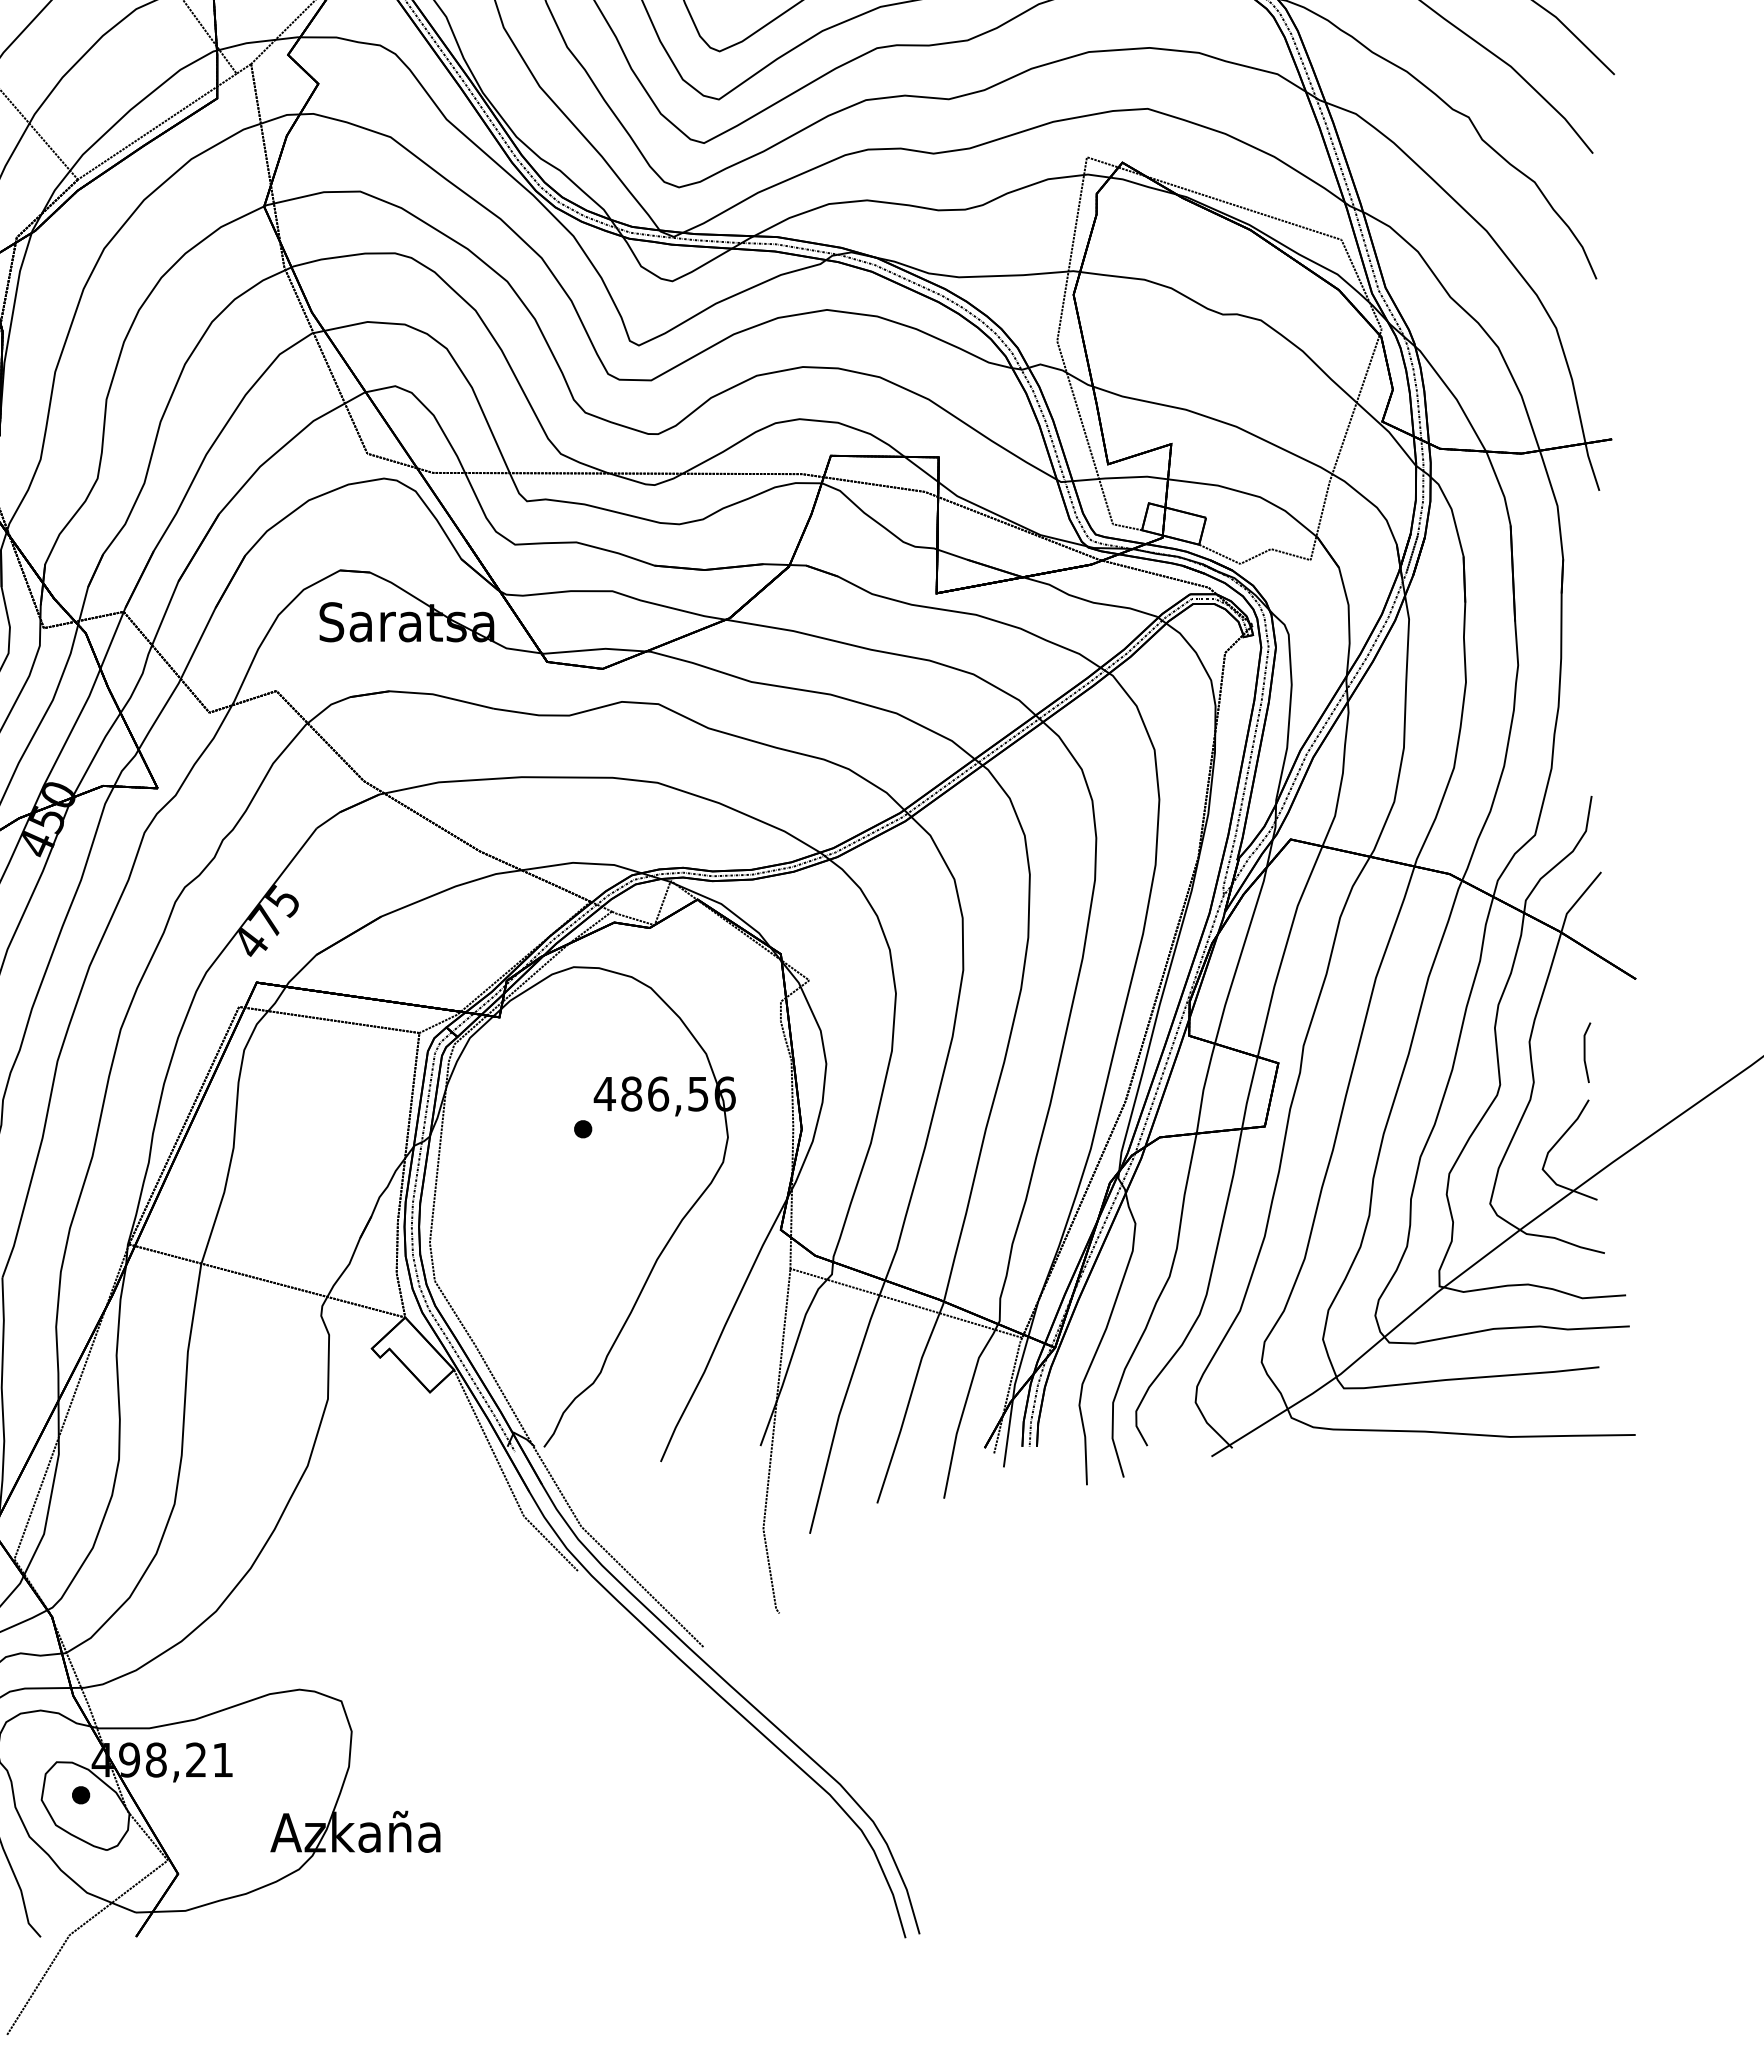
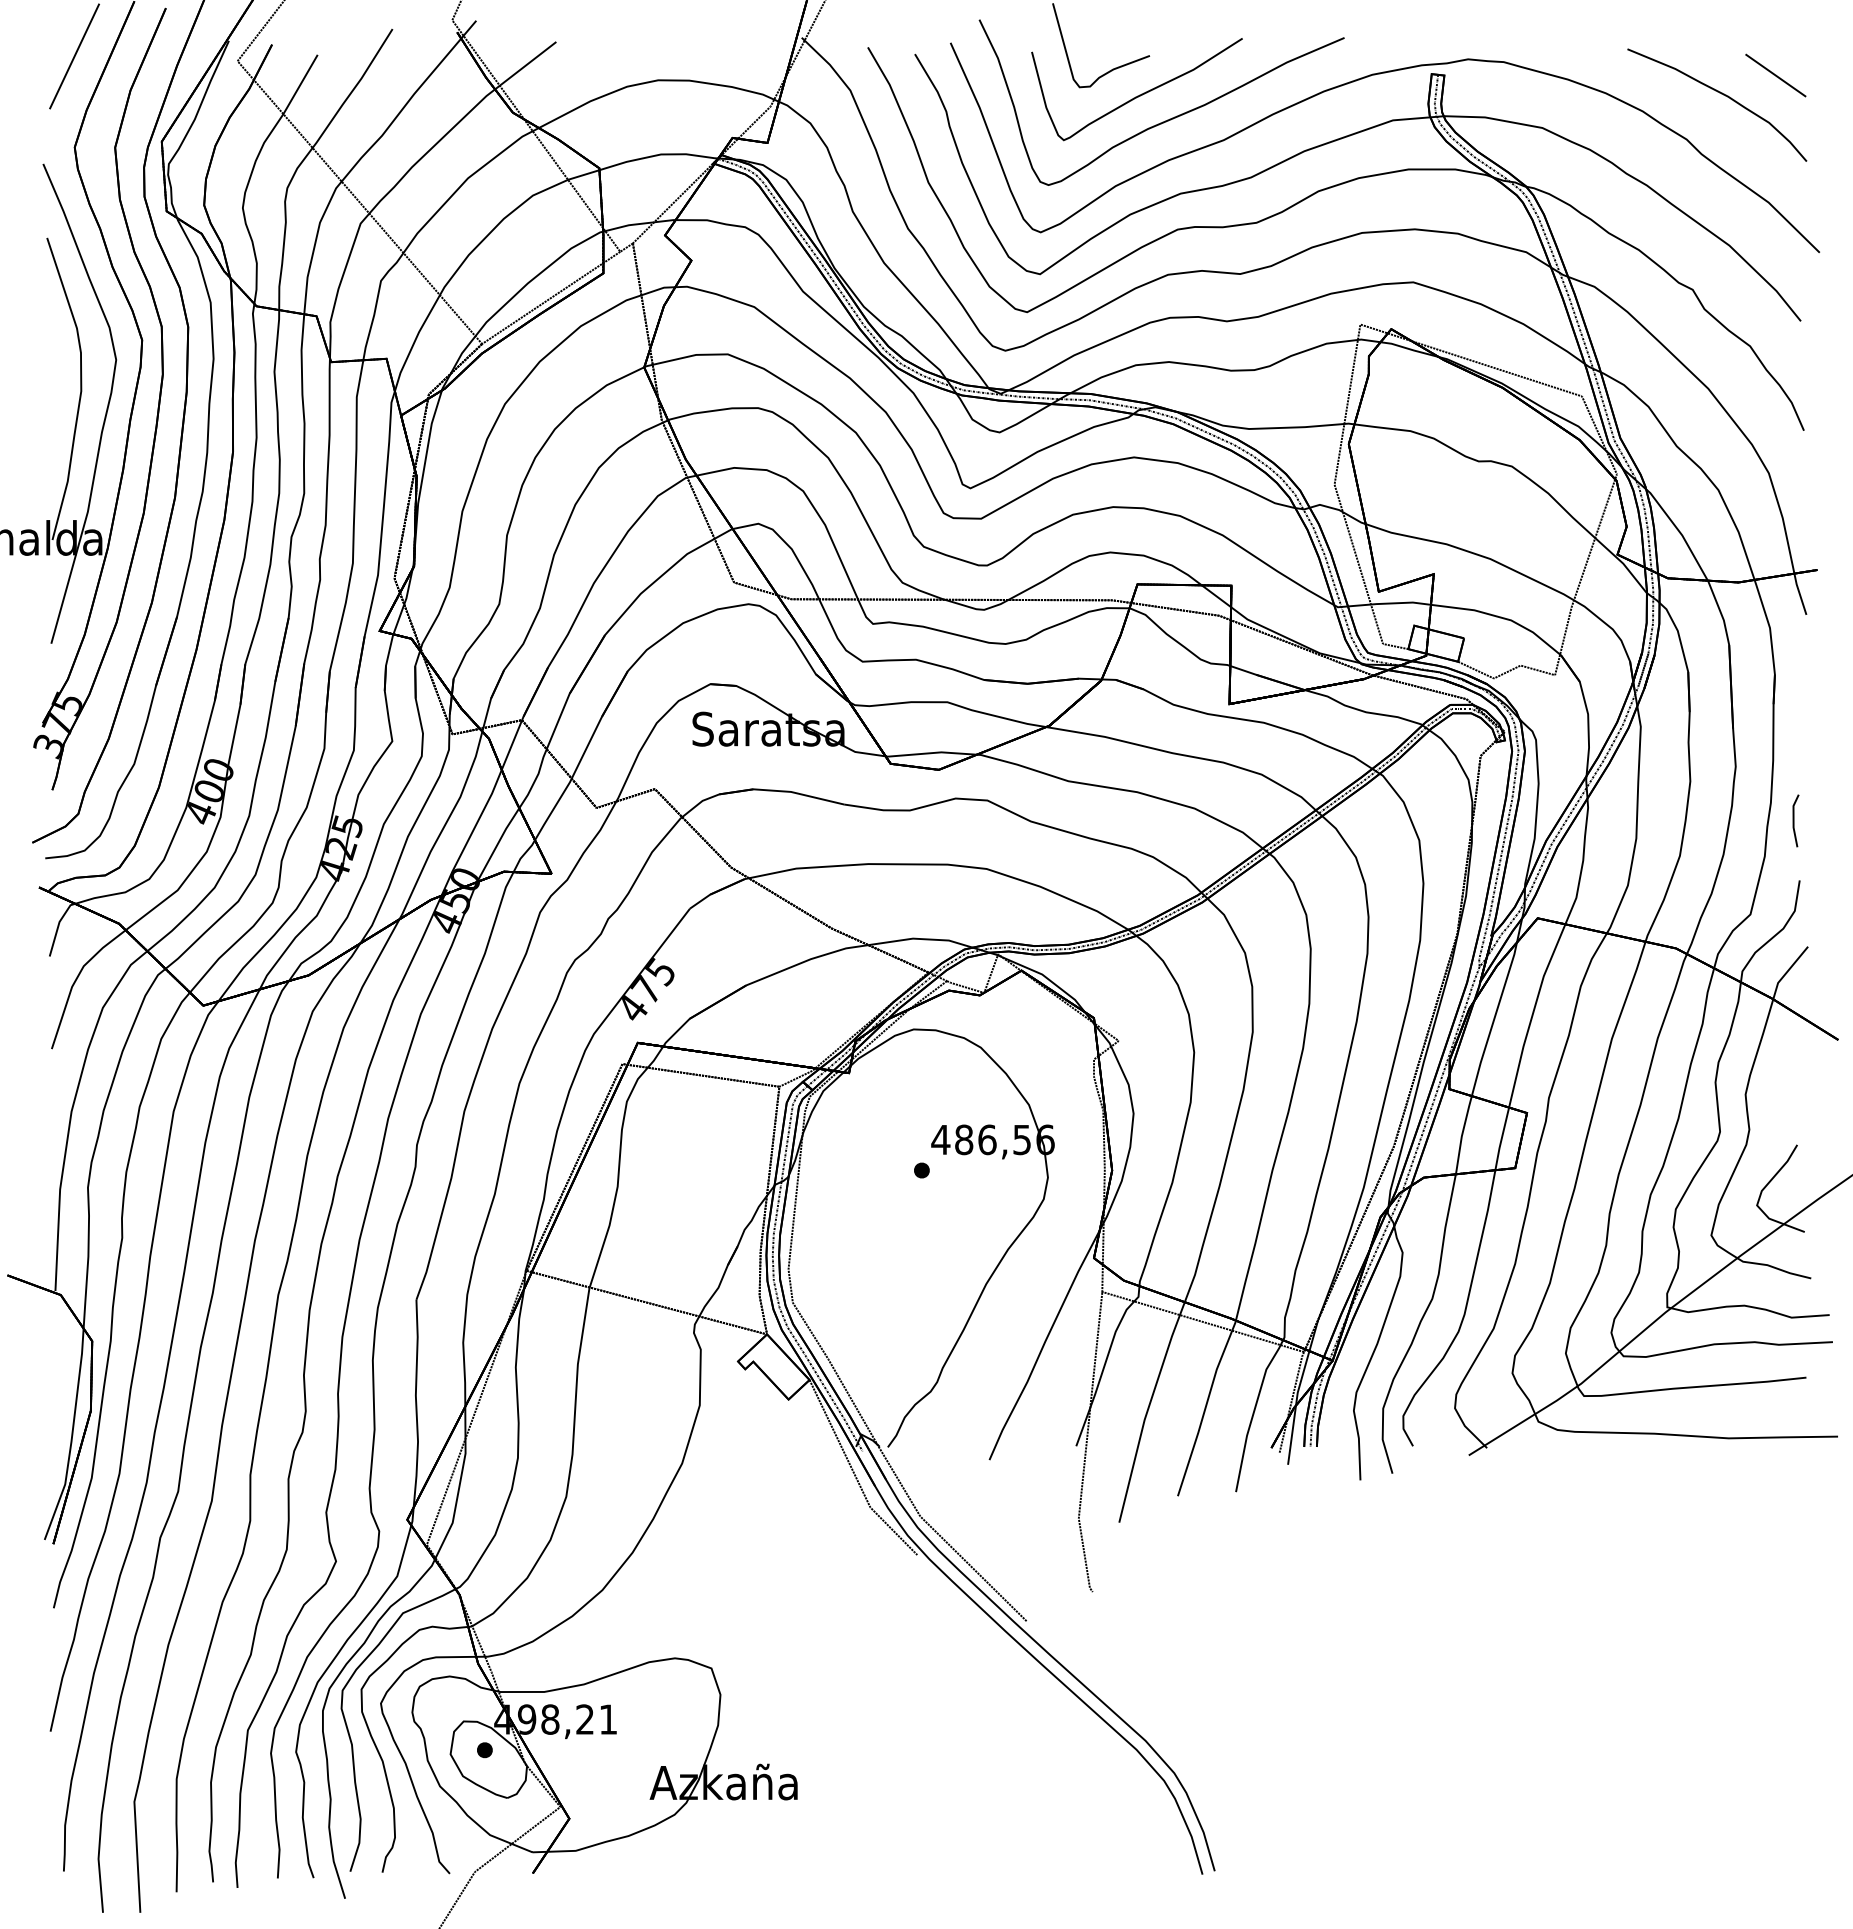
line: (1585, 1052) -> (1794, 820), moved

